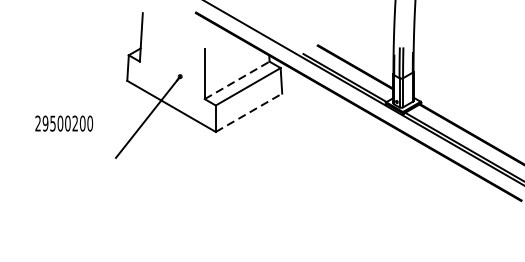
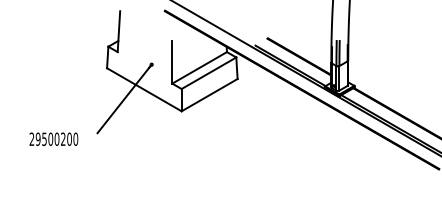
line: (236, 79) -> (199, 67), dashed -> solid
line: (250, 112) -> (210, 94), dashed -> solid
text: (63, 122) -> (53, 138), moved

